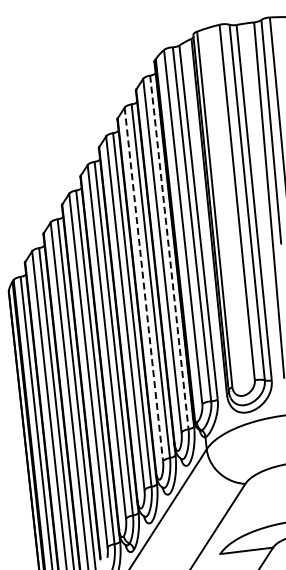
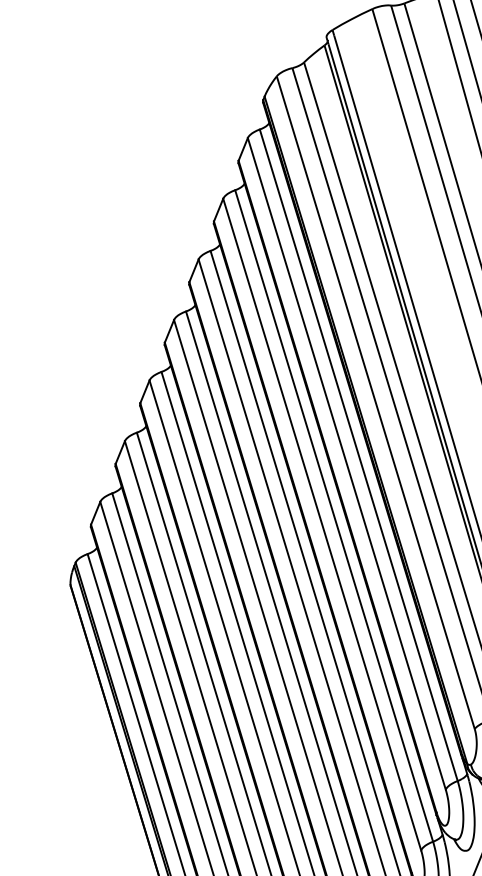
line: (169, 252) -> (359, 455), dashed -> solid
line: (143, 284) -> (321, 524), dashed -> solid

